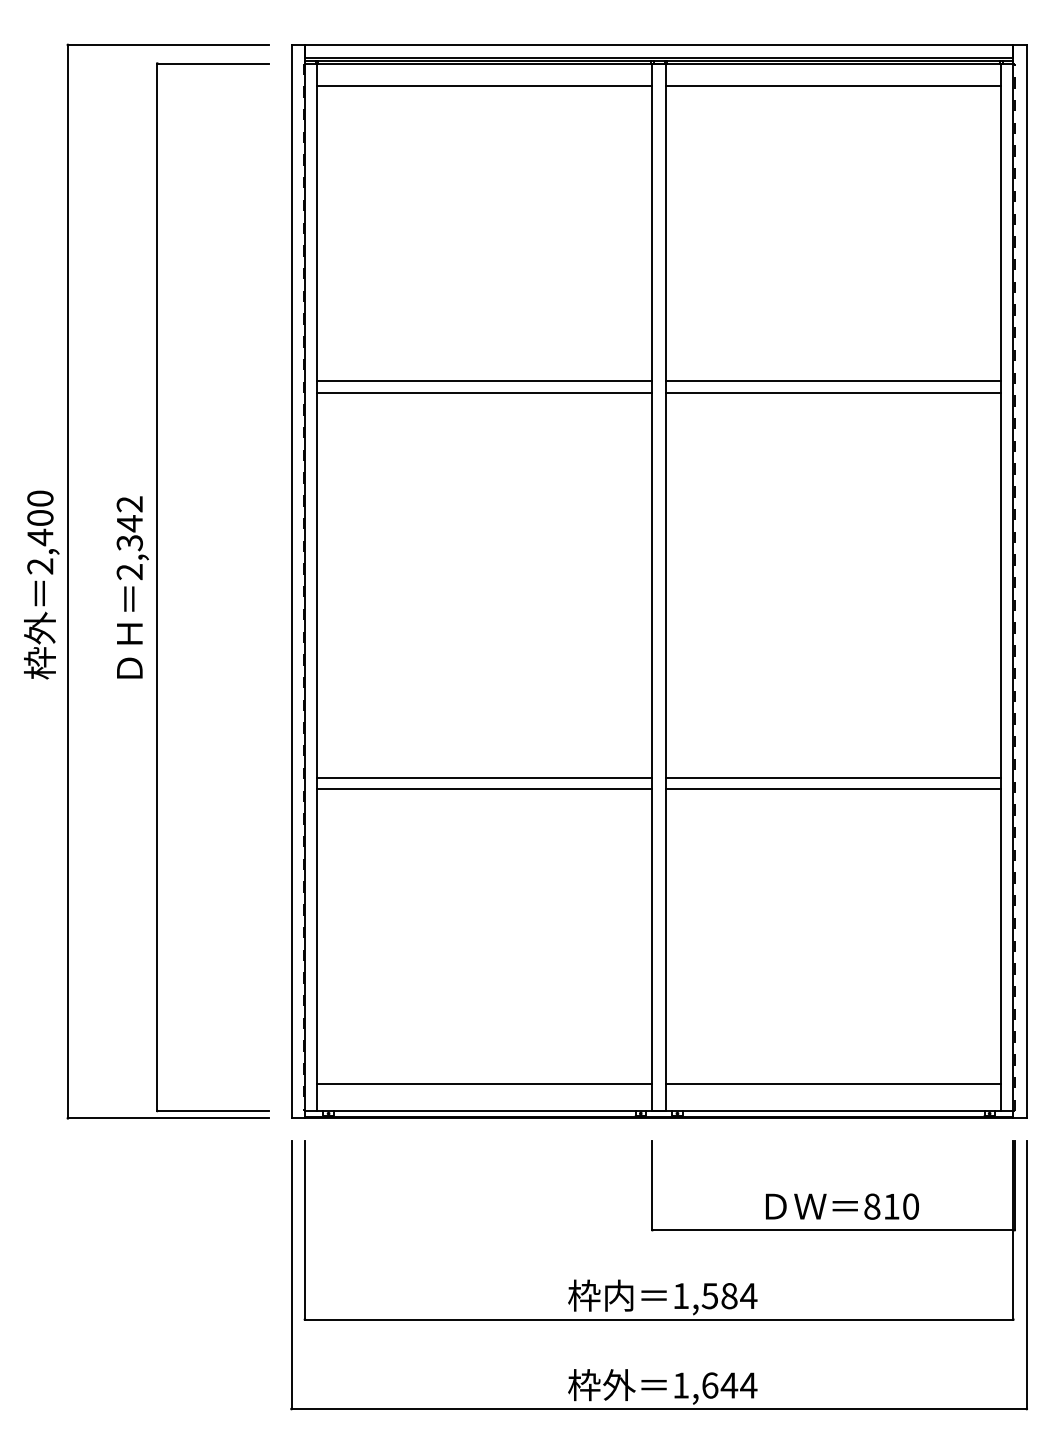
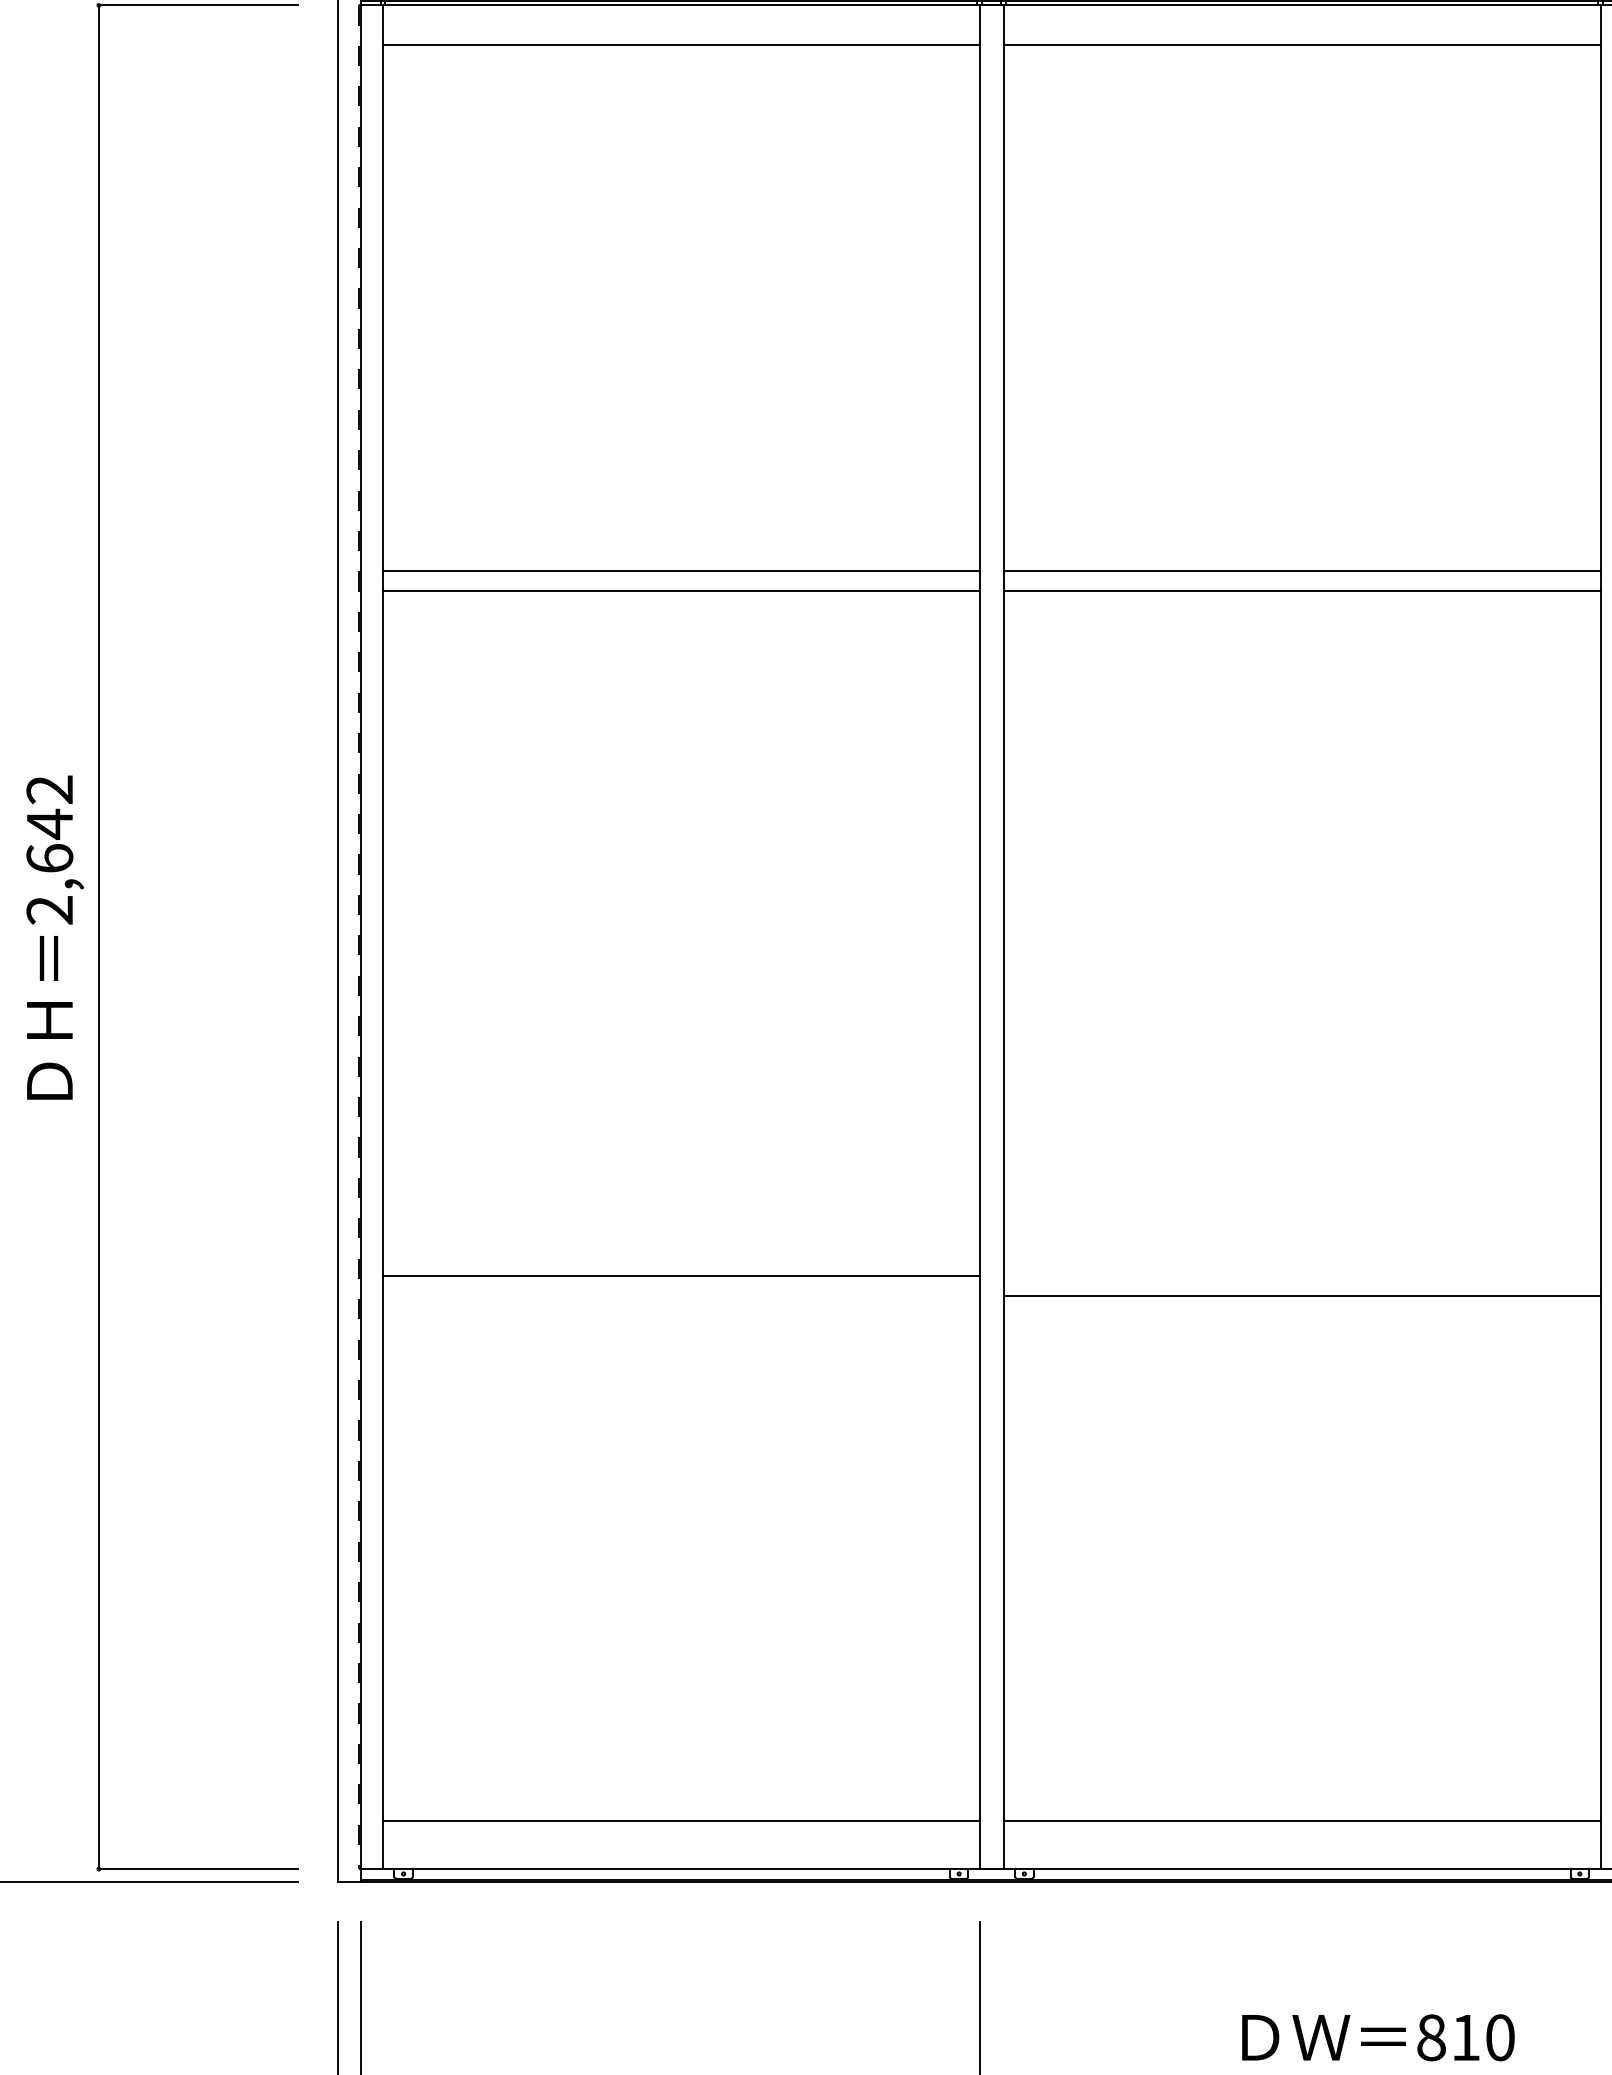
text: (129, 542) -> (49, 857), 2,342 -> 2,642
line: (833, 777) -> (1301, 1275), removed
line: (484, 788) -> (680, 1295), removed
text: (842, 1206) -> (1378, 2037), moved

